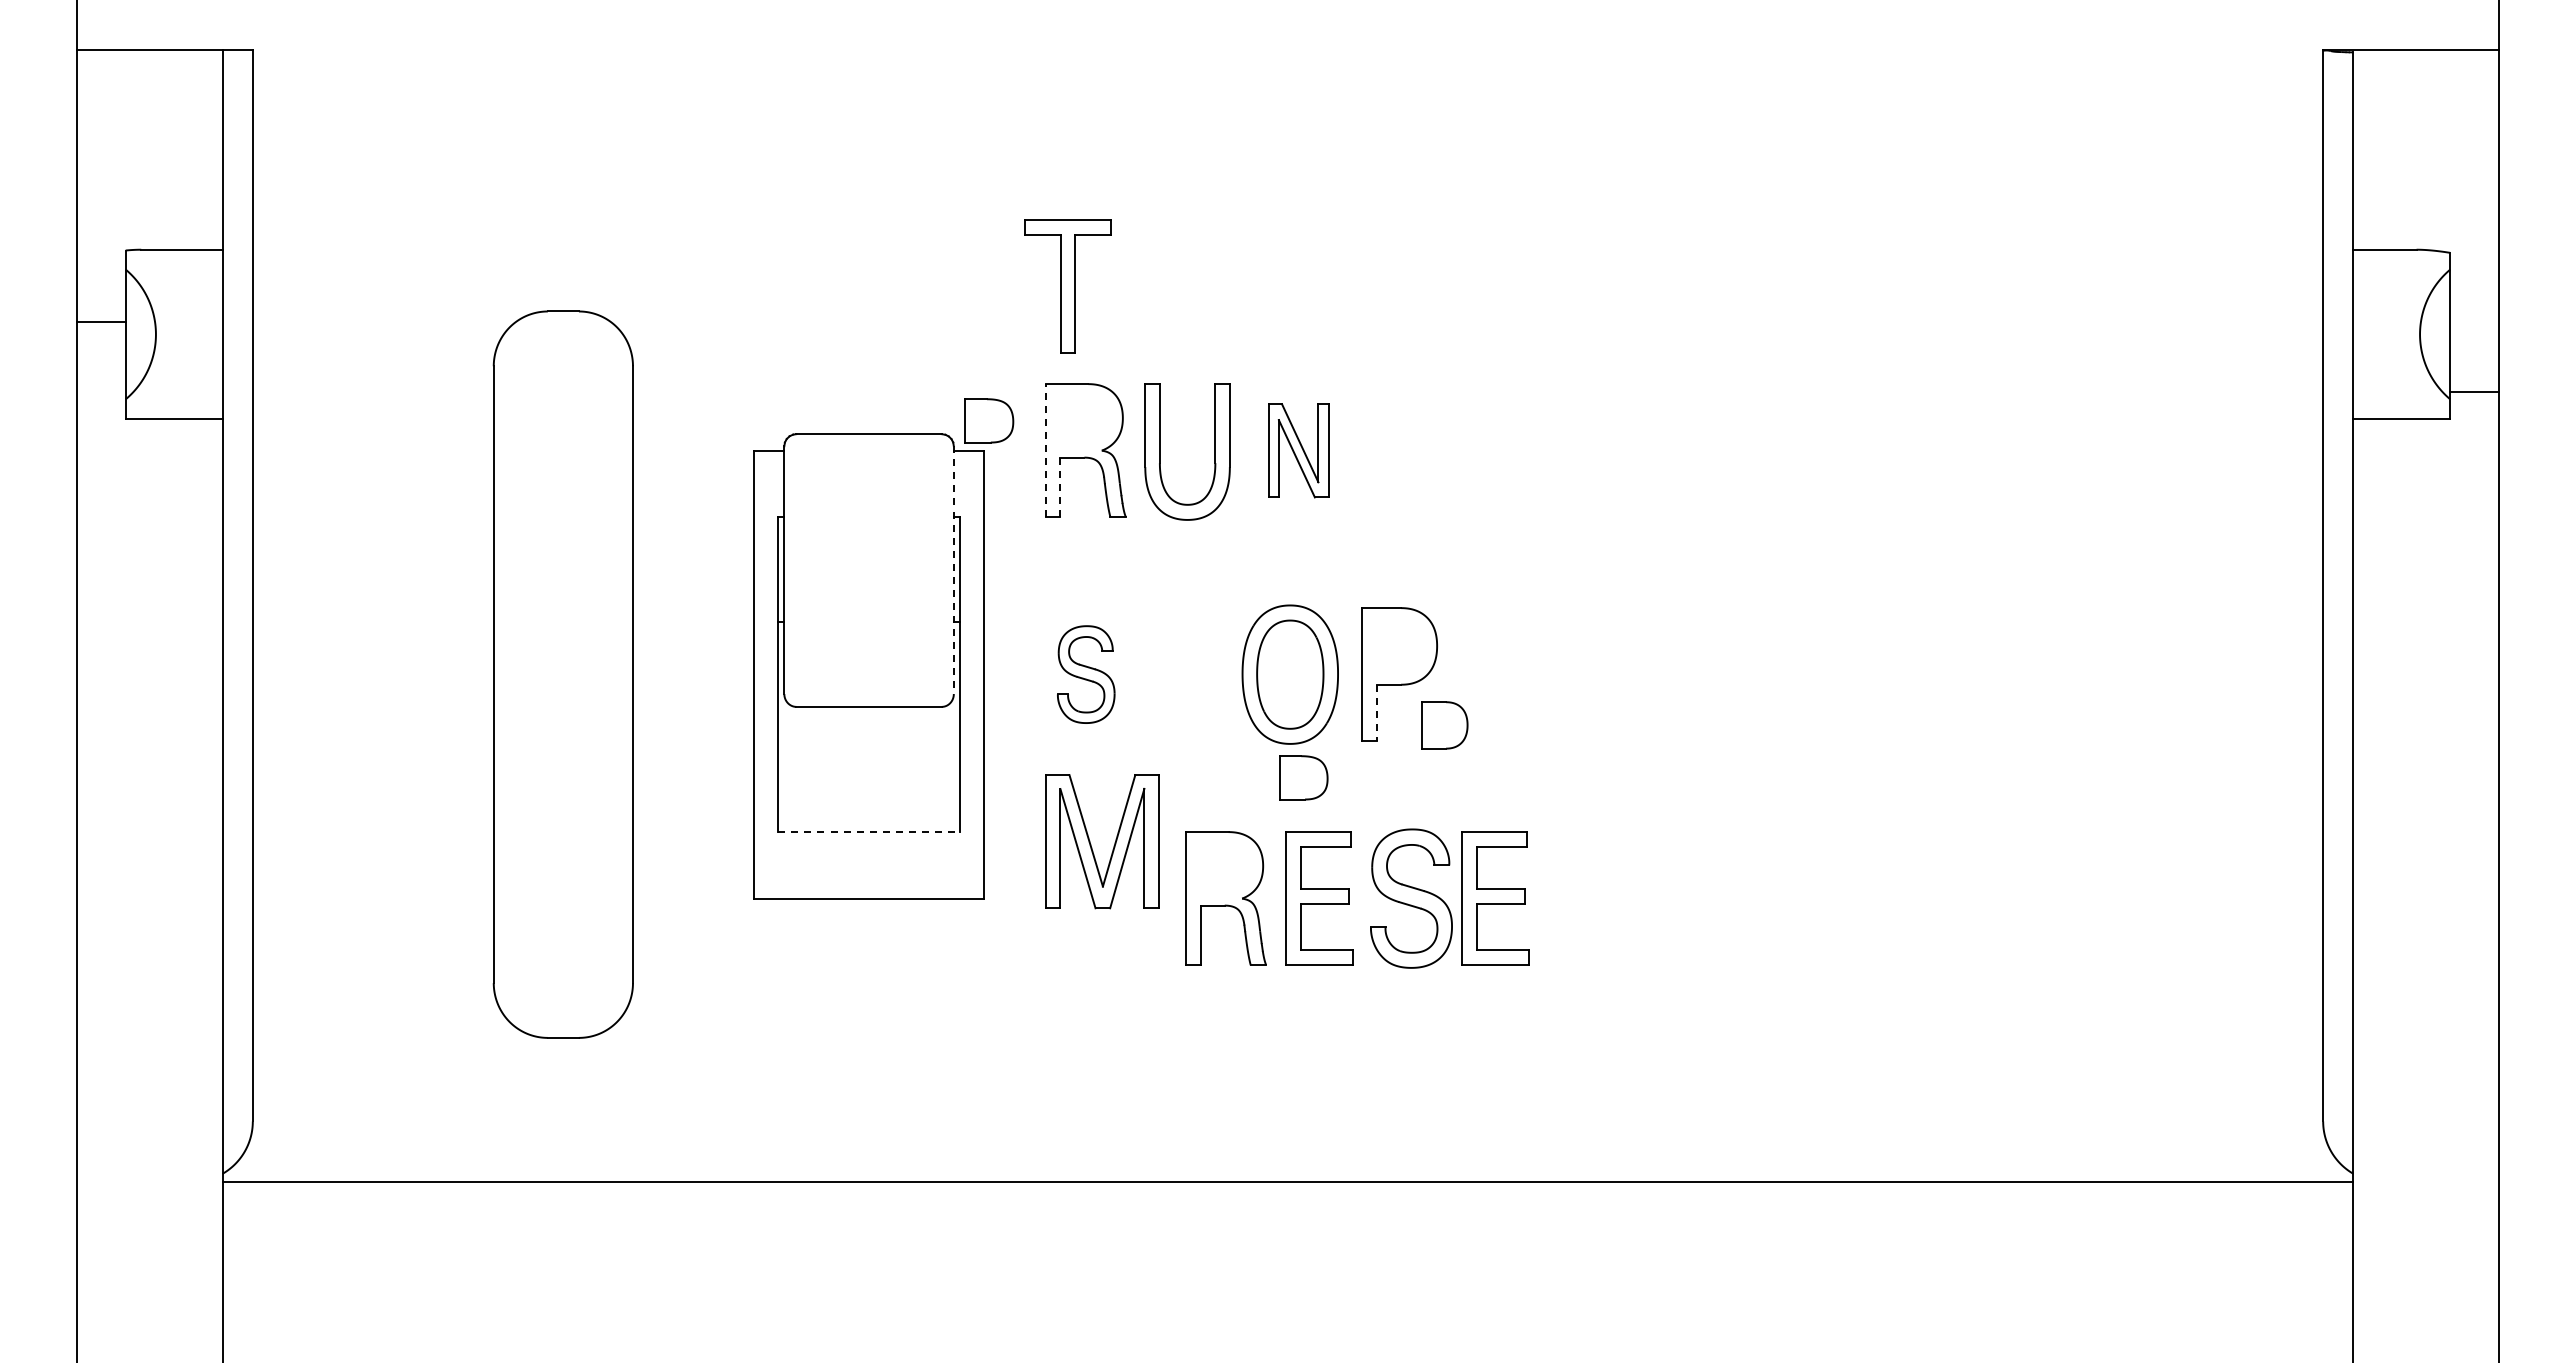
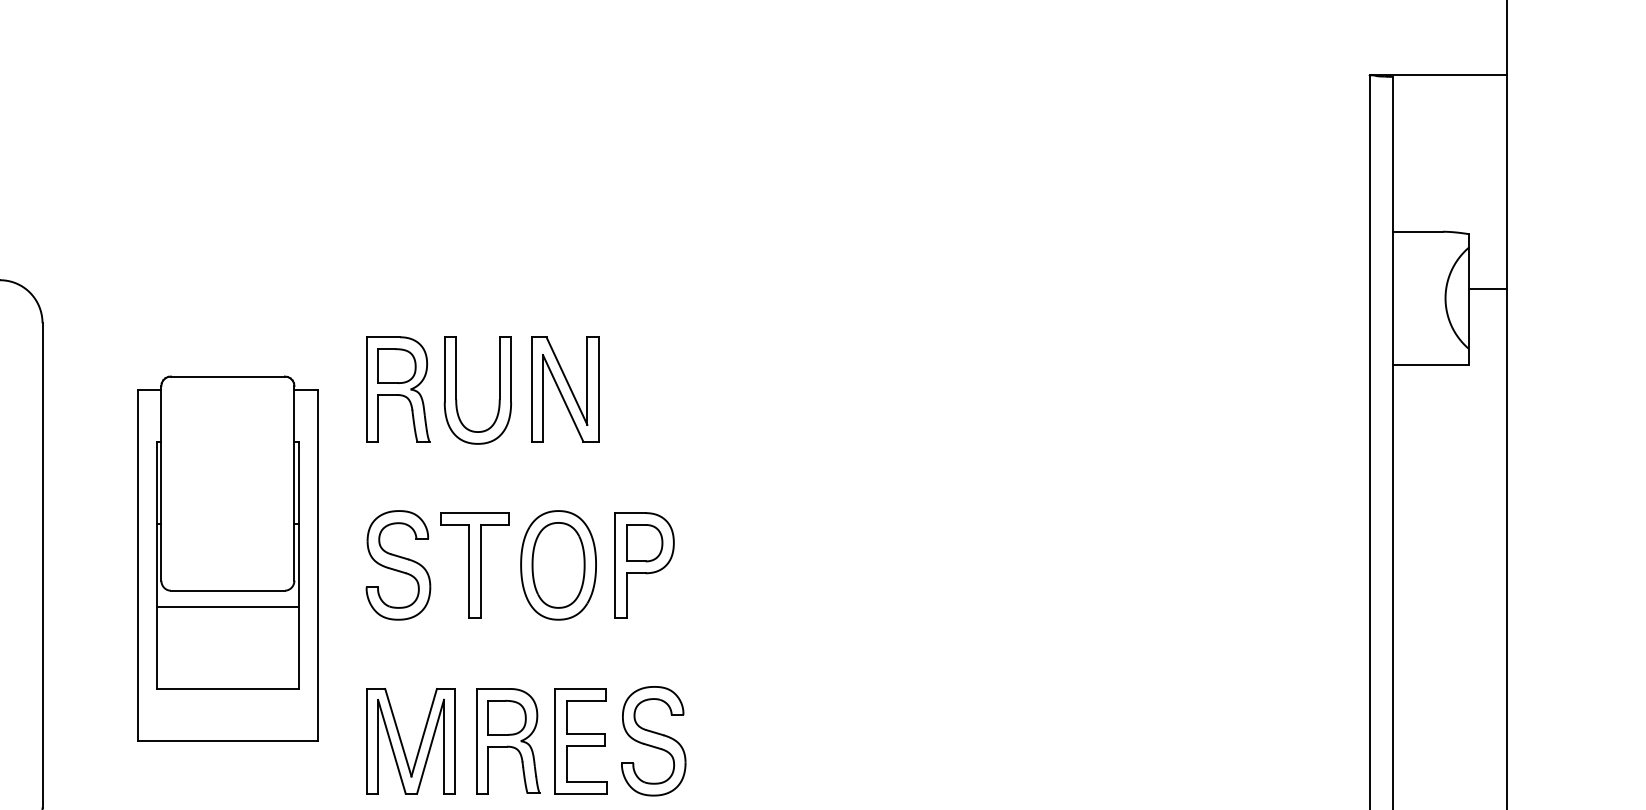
part: (1067, 286) -> (474, 565), moved
line: (2474, 392) -> (1488, 288), moved
part: (989, 420) -> (397, 365), moved
line: (1045, 450) -> (366, 389), dashed -> solid
part: (1298, 450) -> (565, 389), size x1.43
line: (1060, 487) -> (378, 418), dashed -> solid
line: (953, 570) -> (294, 483), dashed -> solid
part: (1085, 674) -> (397, 565), size x1.43
line: (1376, 713) -> (626, 595), dashed -> solid
part: (1444, 725) -> (644, 543), moved
line: (868, 727) -> (227, 606), added
part: (1303, 777) -> (506, 717), moved
line: (869, 832) -> (228, 689), dashed -> solid
part: (1091, 844) -> (402, 743), moved
part: (1495, 898) -> (719, 741), removed

